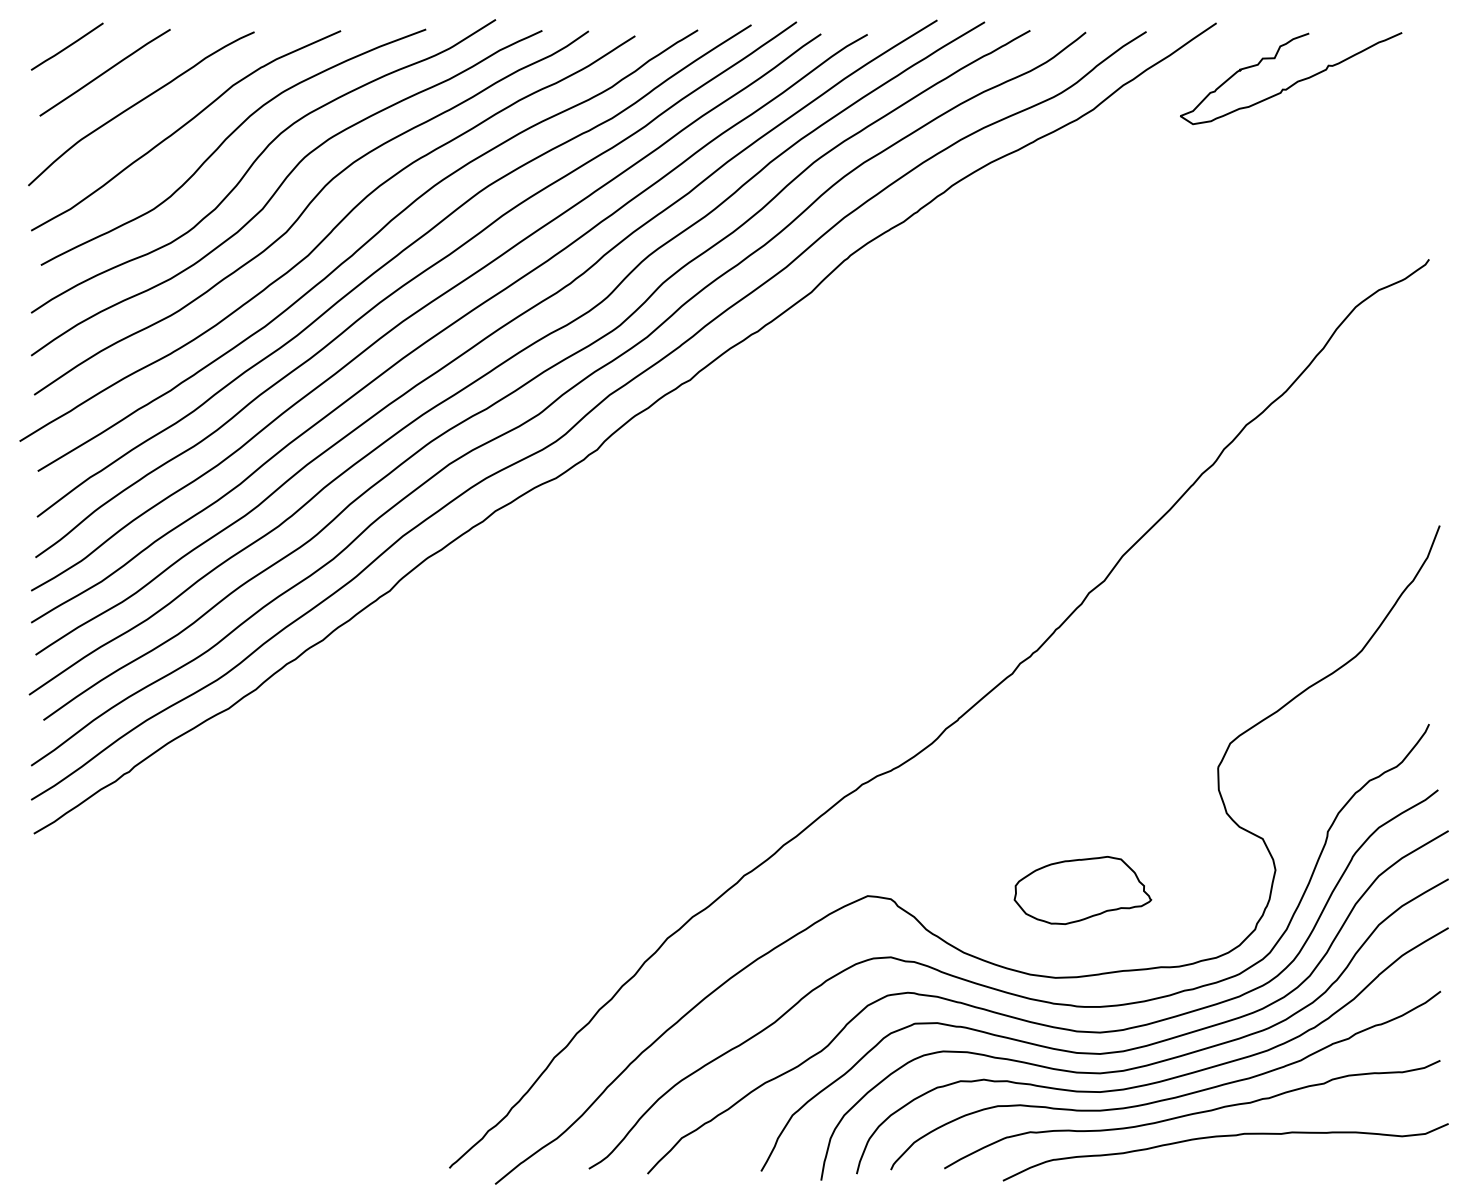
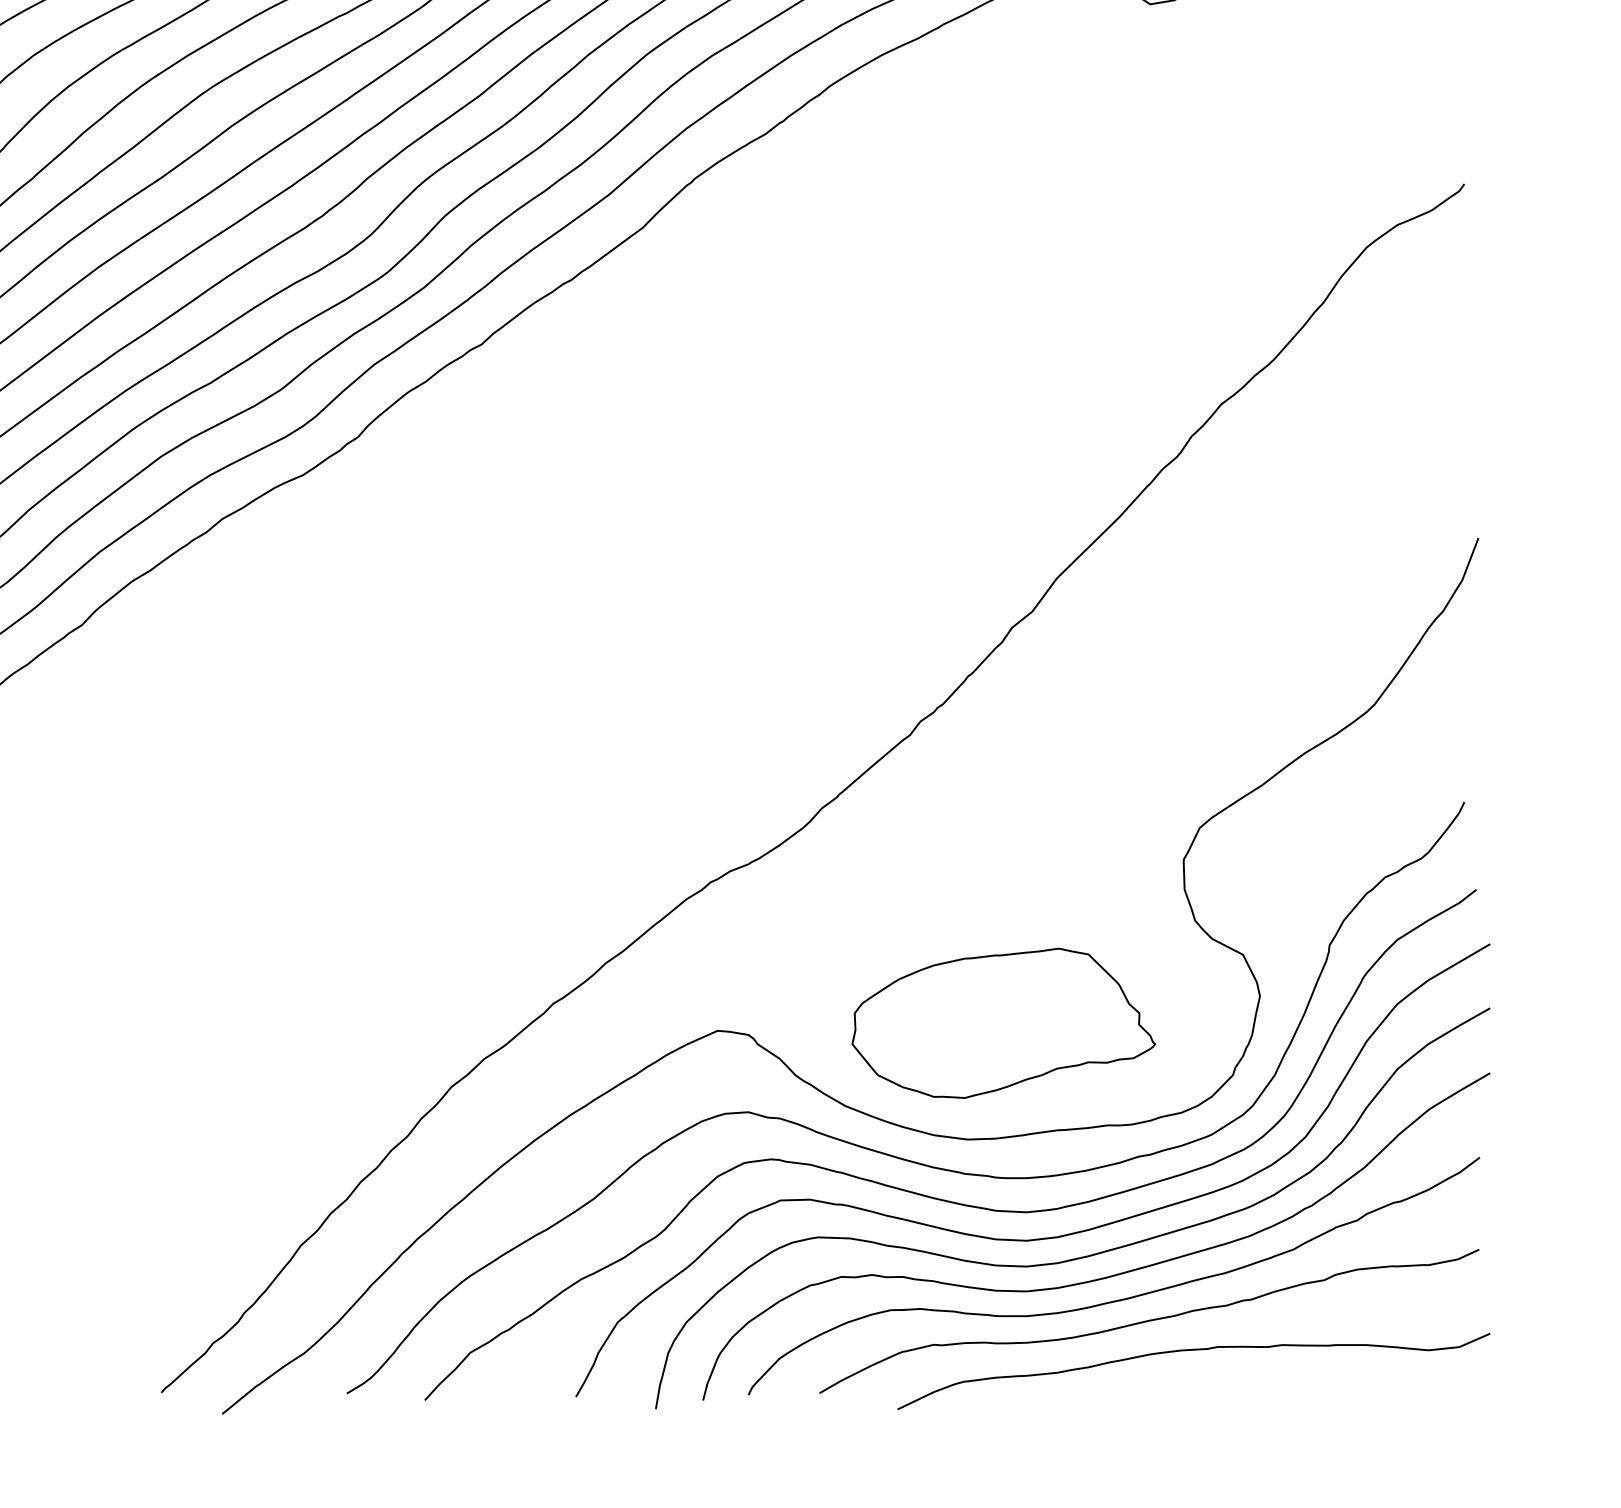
part: (1082, 890) -> (1003, 1023), size x1.67

